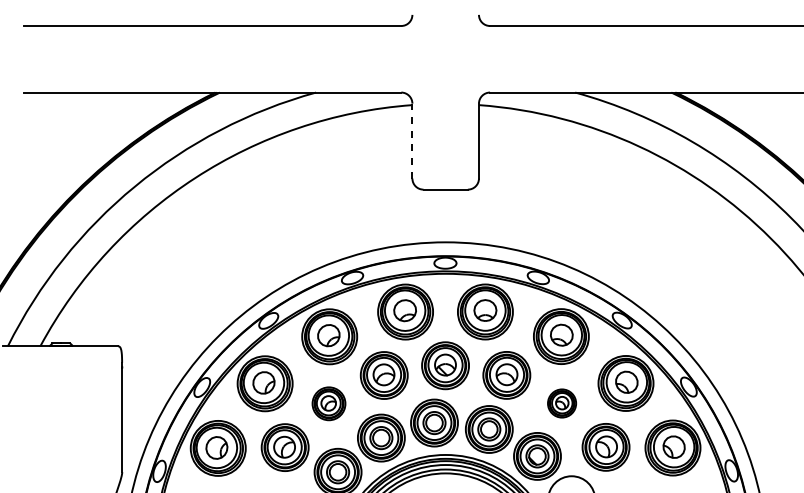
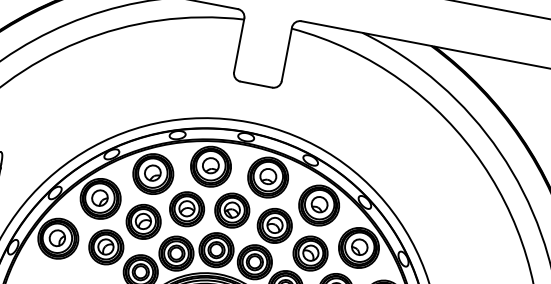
line: (412, 140) -> (239, 44), dashed -> solid
part: (328, 403) -> (143, 221), size x1.43
part: (561, 403) -> (310, 253), size x1.67

